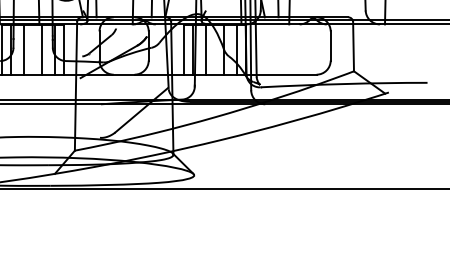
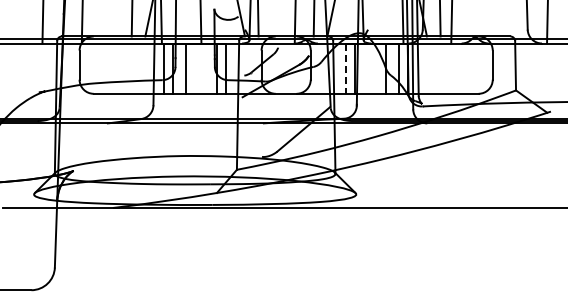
line: (42, 49) -> (204, 68), removed
line: (206, 49) -> (368, 68), removed
line: (184, 50) -> (346, 69), solid -> dashed

